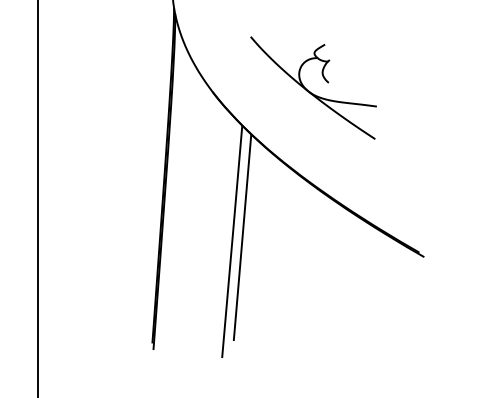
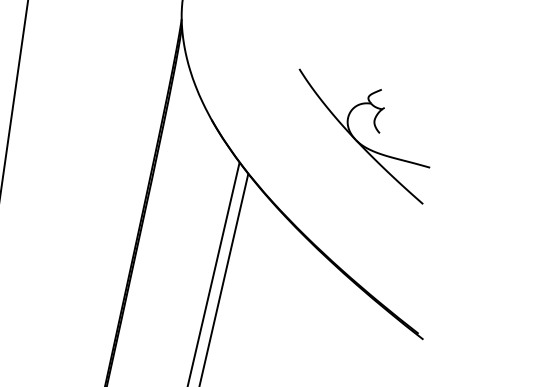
part: (313, 87) -> (361, 136), moved

